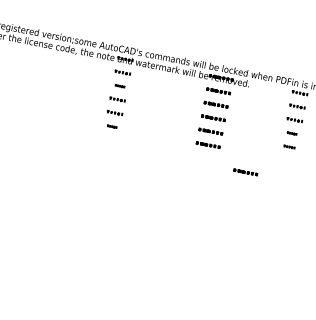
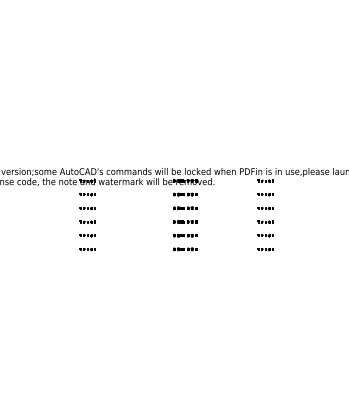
part: (119, 86) -> (87, 208), size x1.67
part: (112, 126) -> (87, 249), size x1.67
part: (292, 133) -> (265, 221), size x1.67
part: (289, 146) -> (265, 235), size x1.43
part: (286, 160) -> (265, 249), added
line: (244, 171) -> (226, 268), removed

